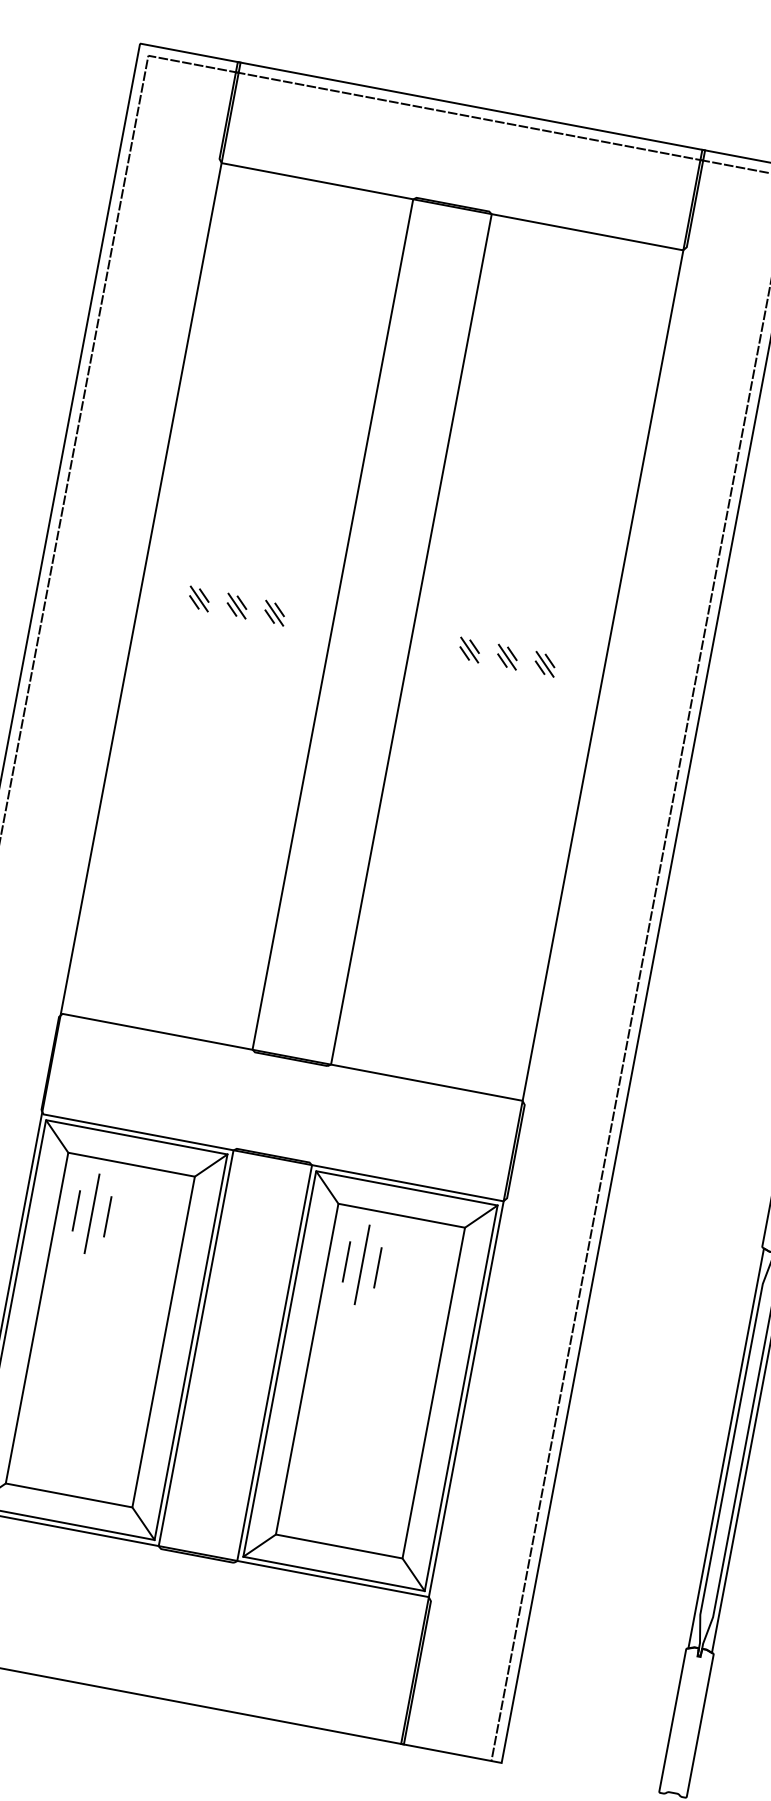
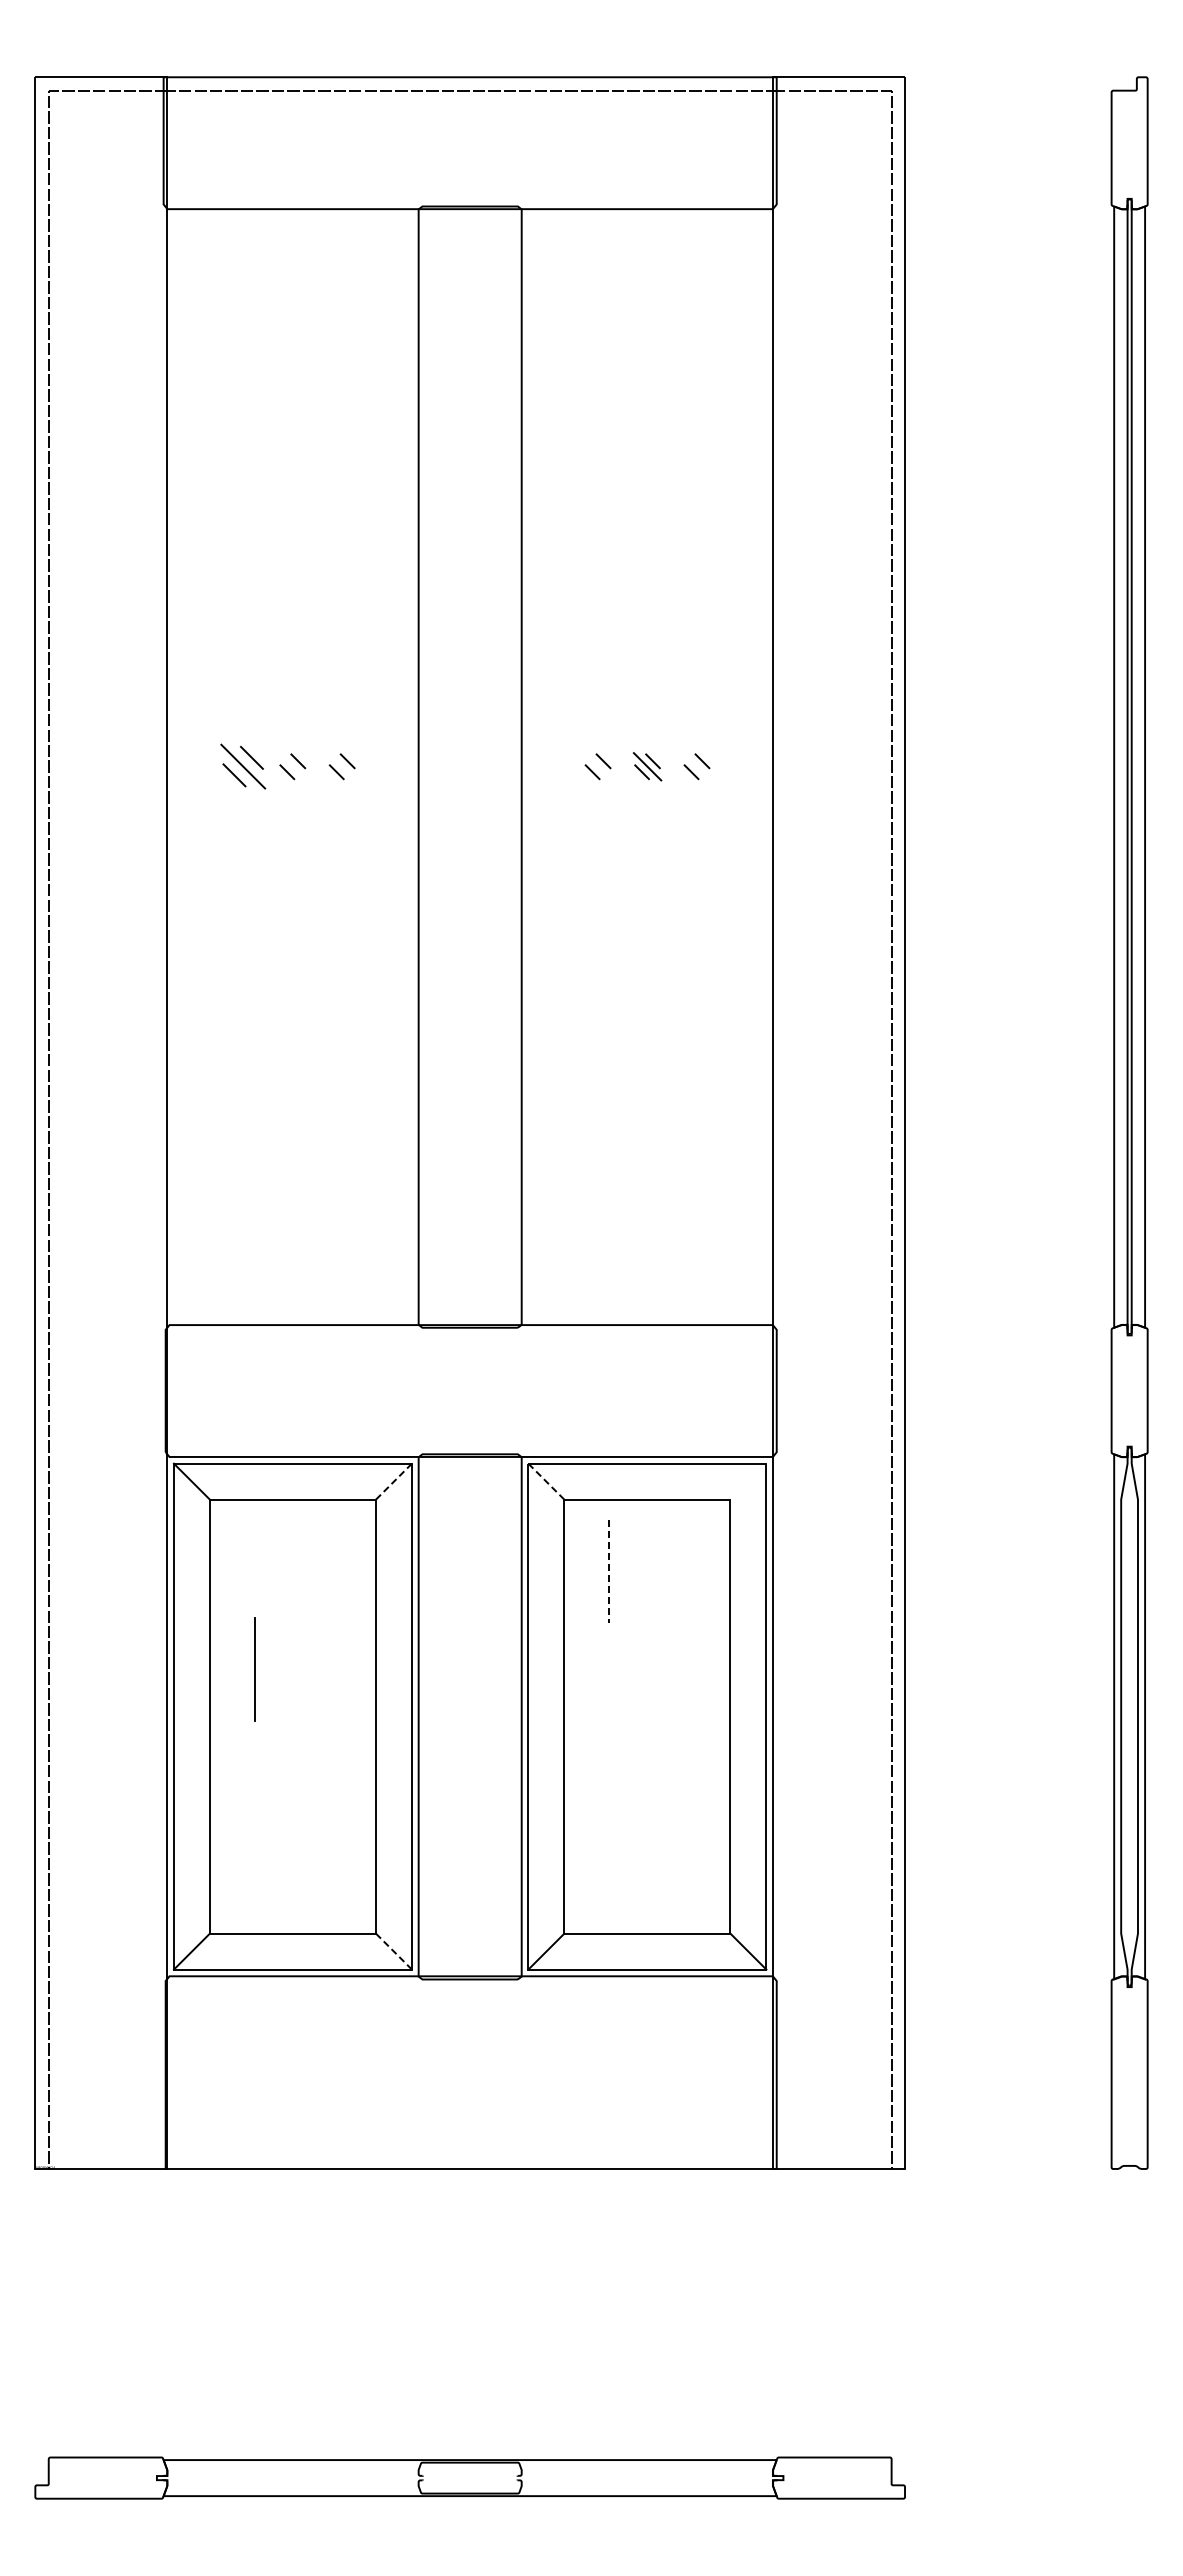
part: (199, 598) -> (243, 766), size x1.6
line: (236, 605) -> (292, 766), removed
line: (274, 612) -> (341, 766), removed
line: (469, 649) -> (597, 766), removed
line: (544, 664) -> (696, 766), removed
line: (211, 1165) -> (394, 1481), solid -> dashed
line: (327, 1188) -> (546, 1482), solid -> dashed
line: (75, 1210) -> (233, 1571), removed
line: (91, 1213) -> (254, 1669), moved
line: (107, 1216) -> (274, 1571), removed
line: (481, 1216) -> (748, 1481), removed
line: (346, 1262) -> (588, 1571), removed
line: (362, 1265) -> (609, 1571), solid -> dashed
line: (377, 1267) -> (629, 1571), removed
line: (143, 1523) -> (394, 1951), solid -> dashed

